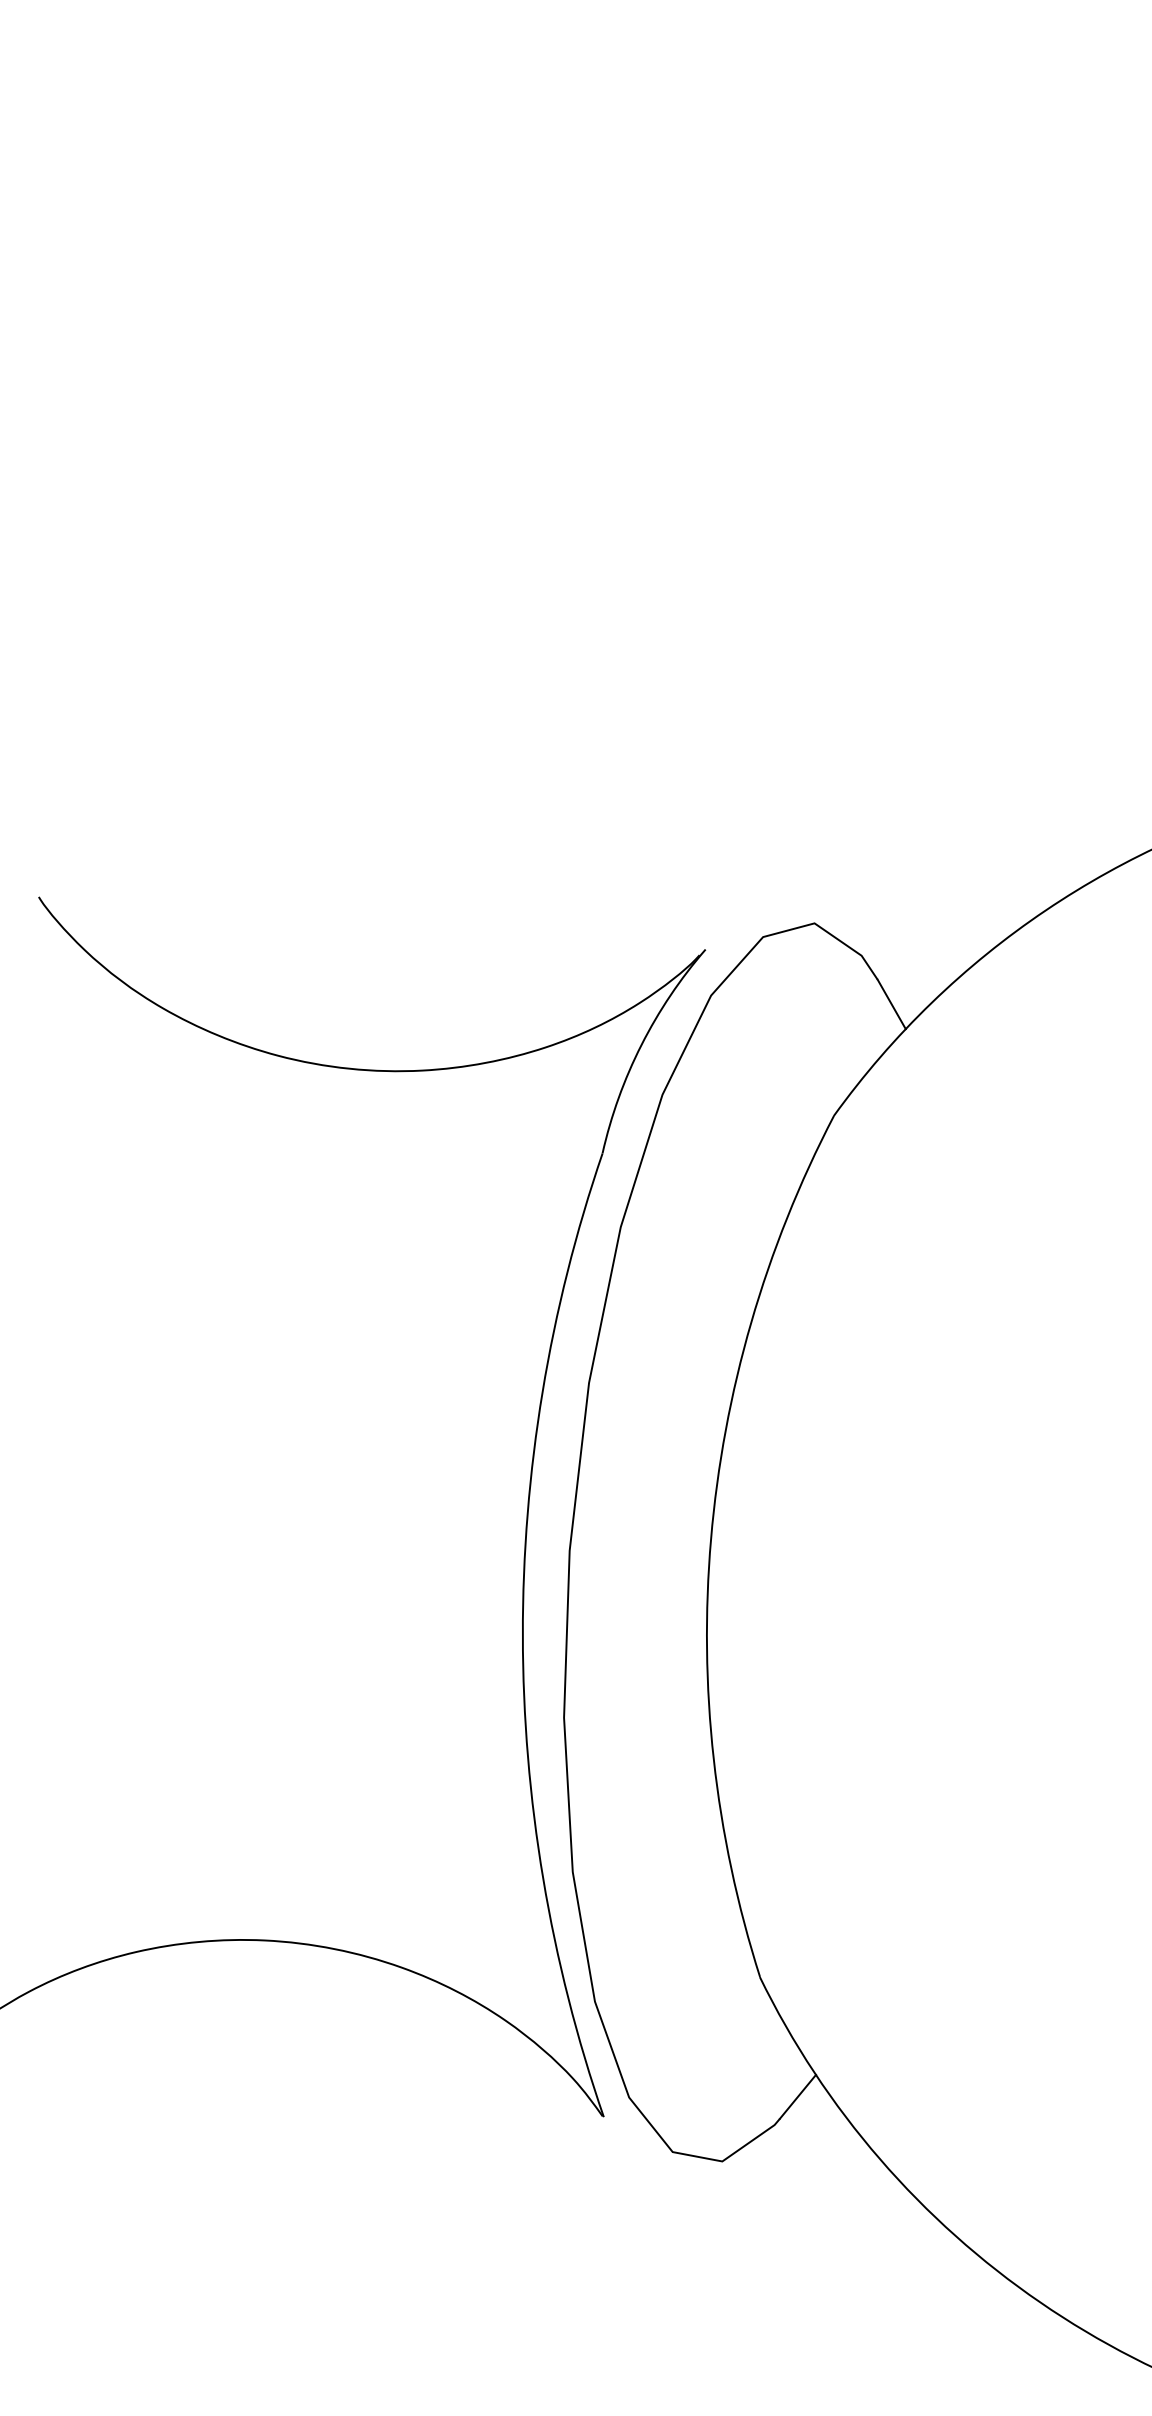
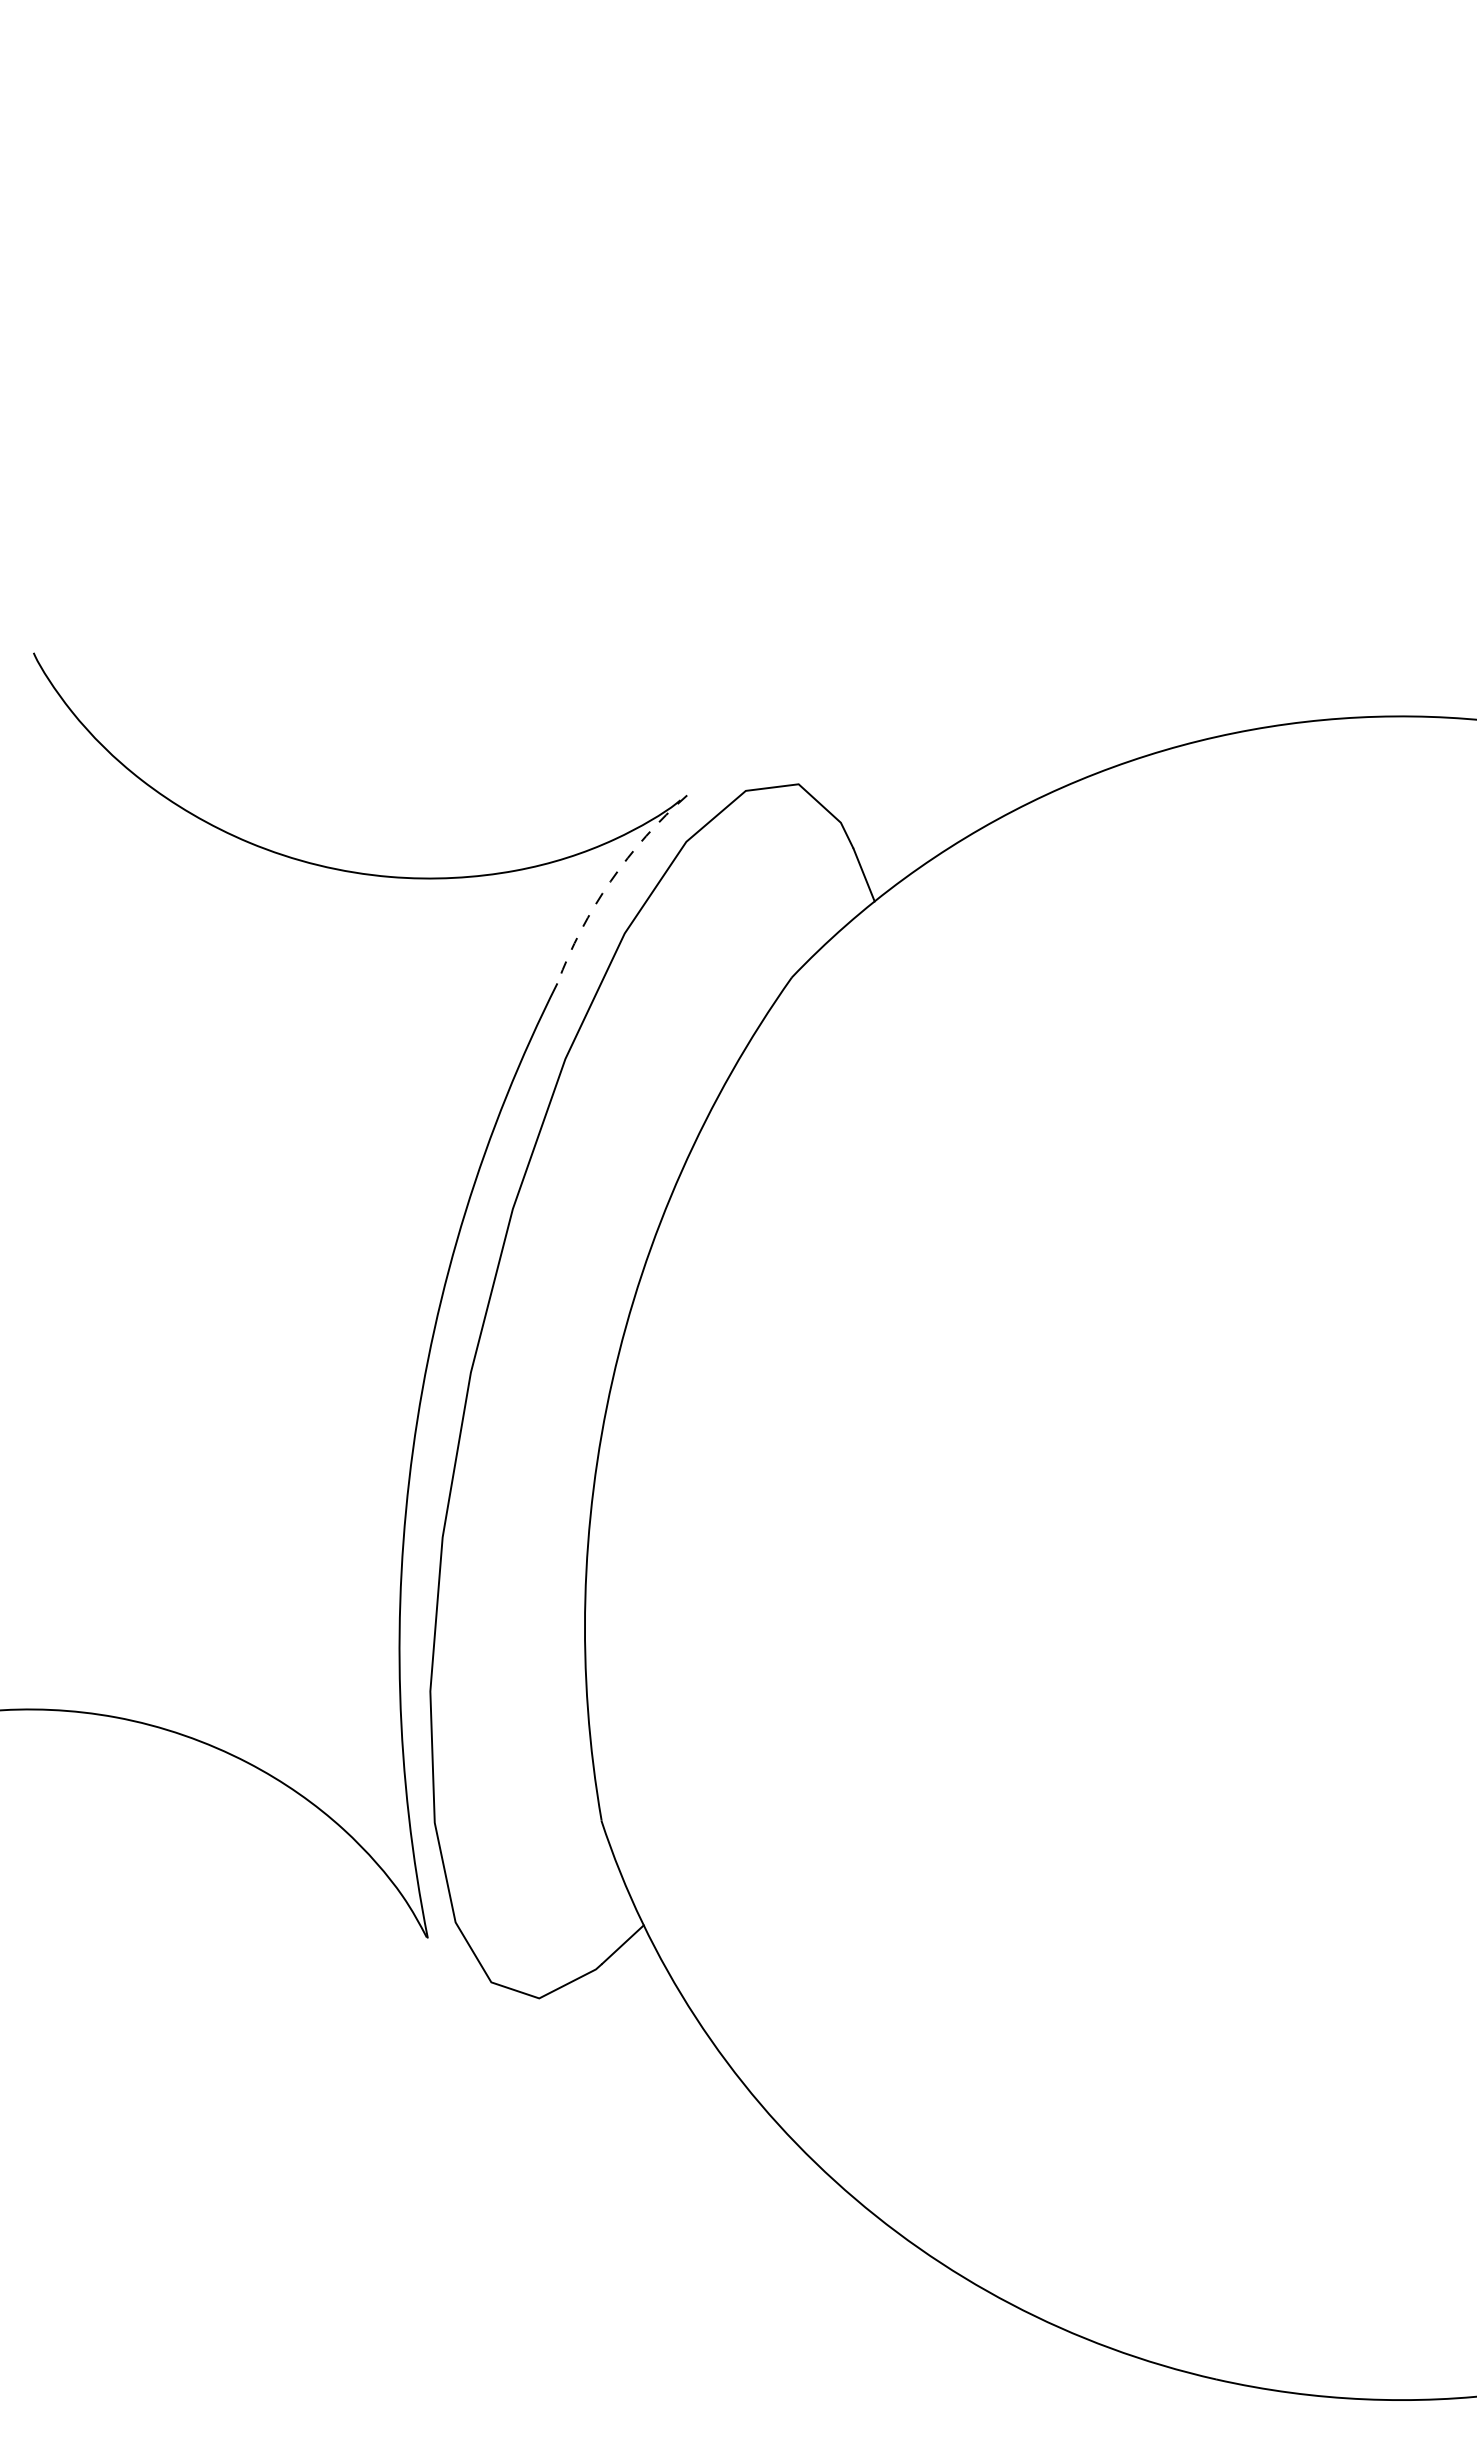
arc: (641, 1045) -> (610, 881), solid -> dashed

